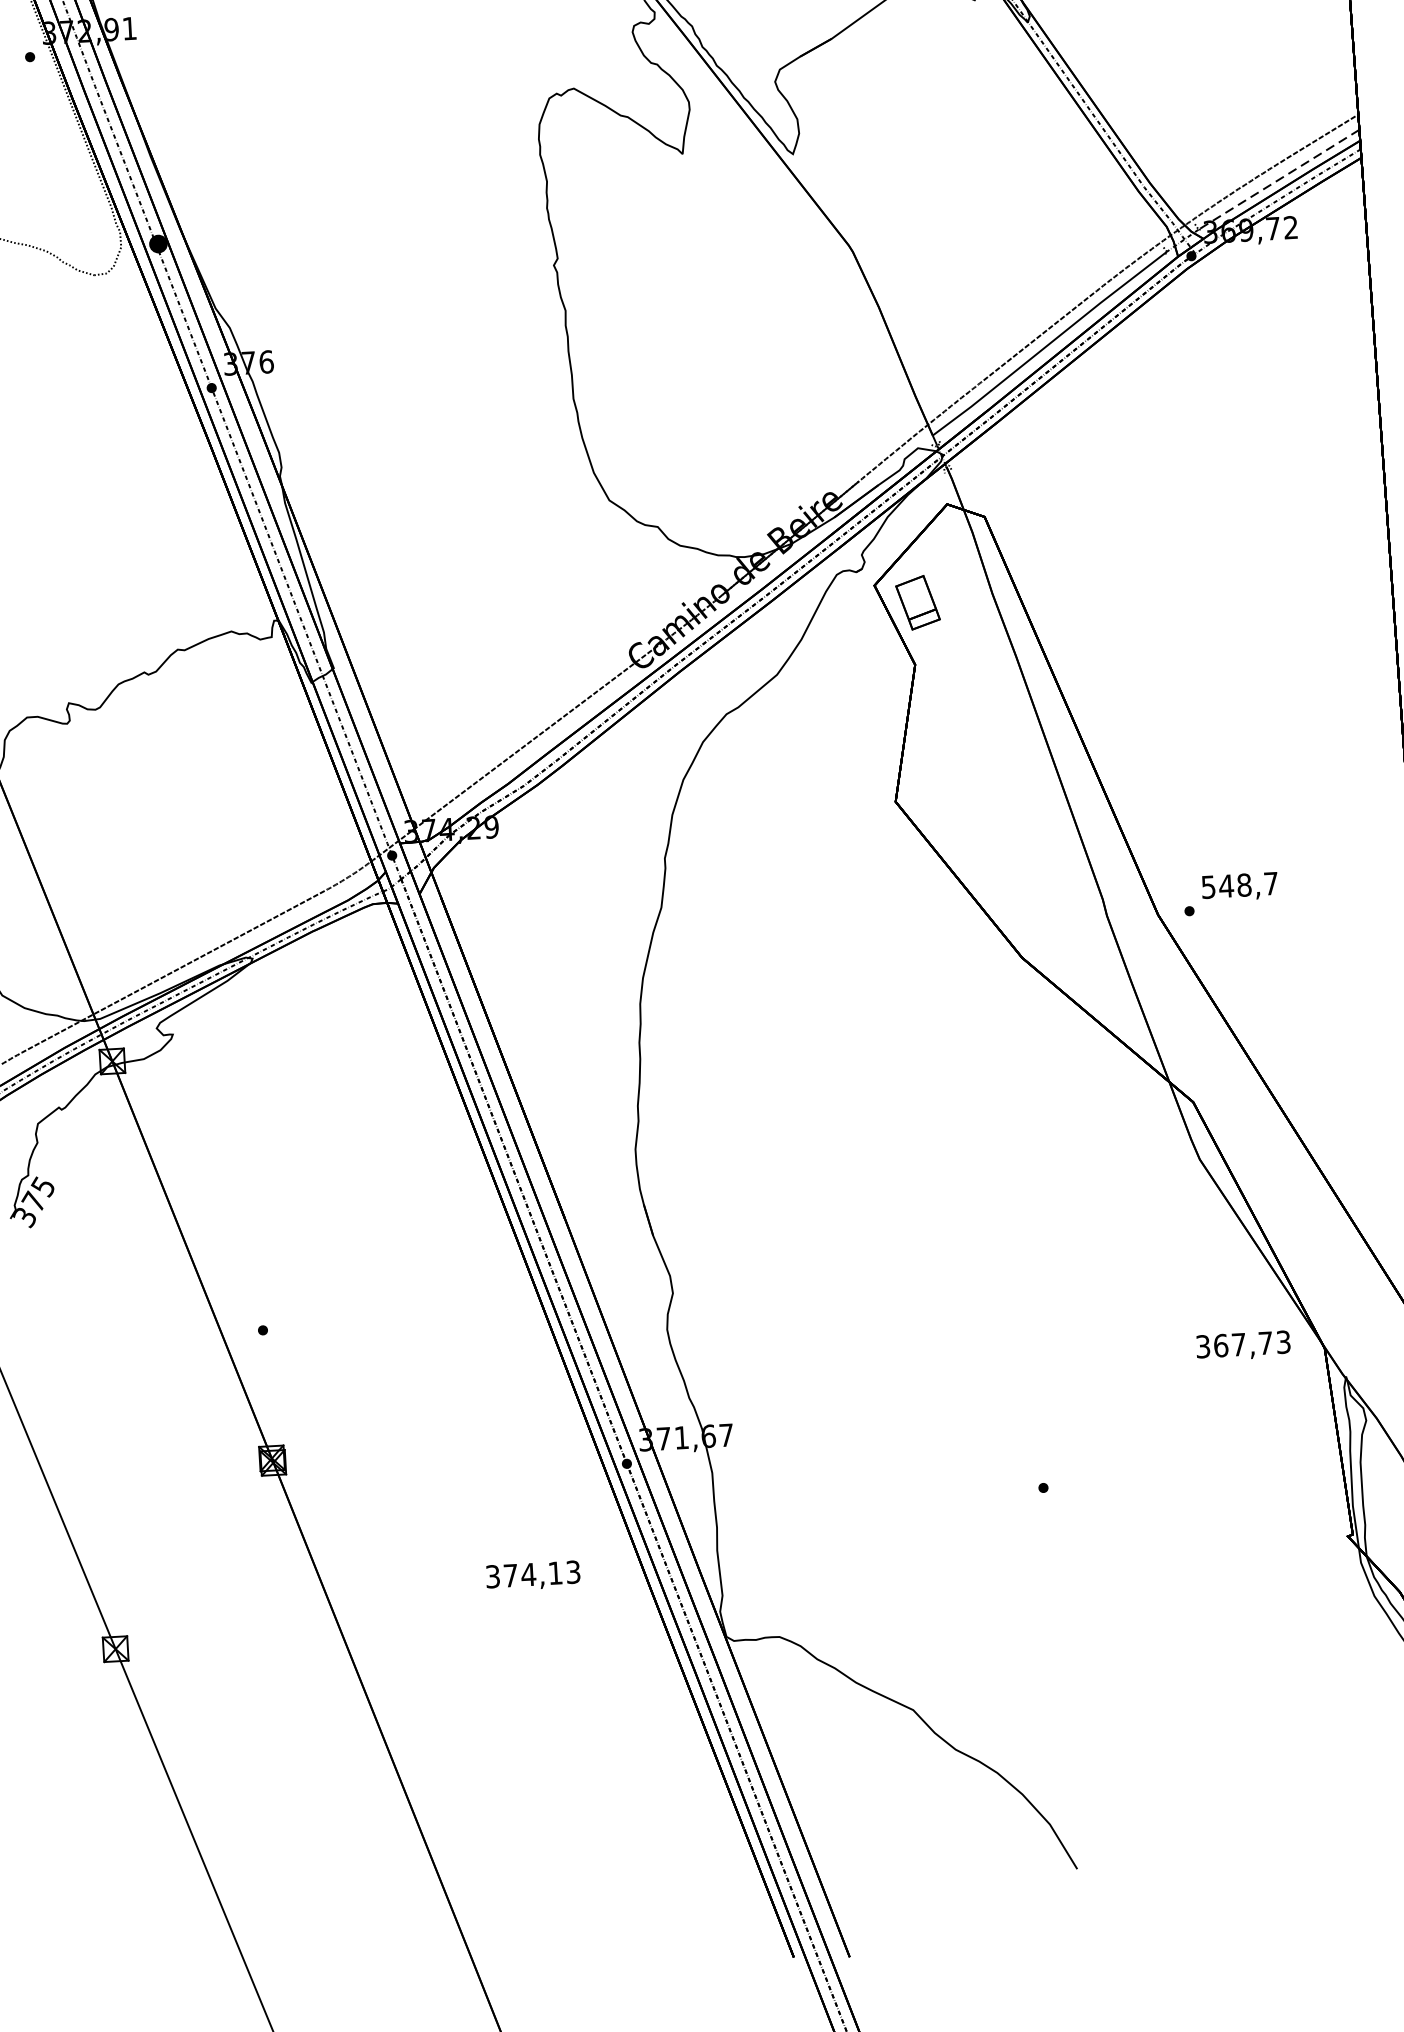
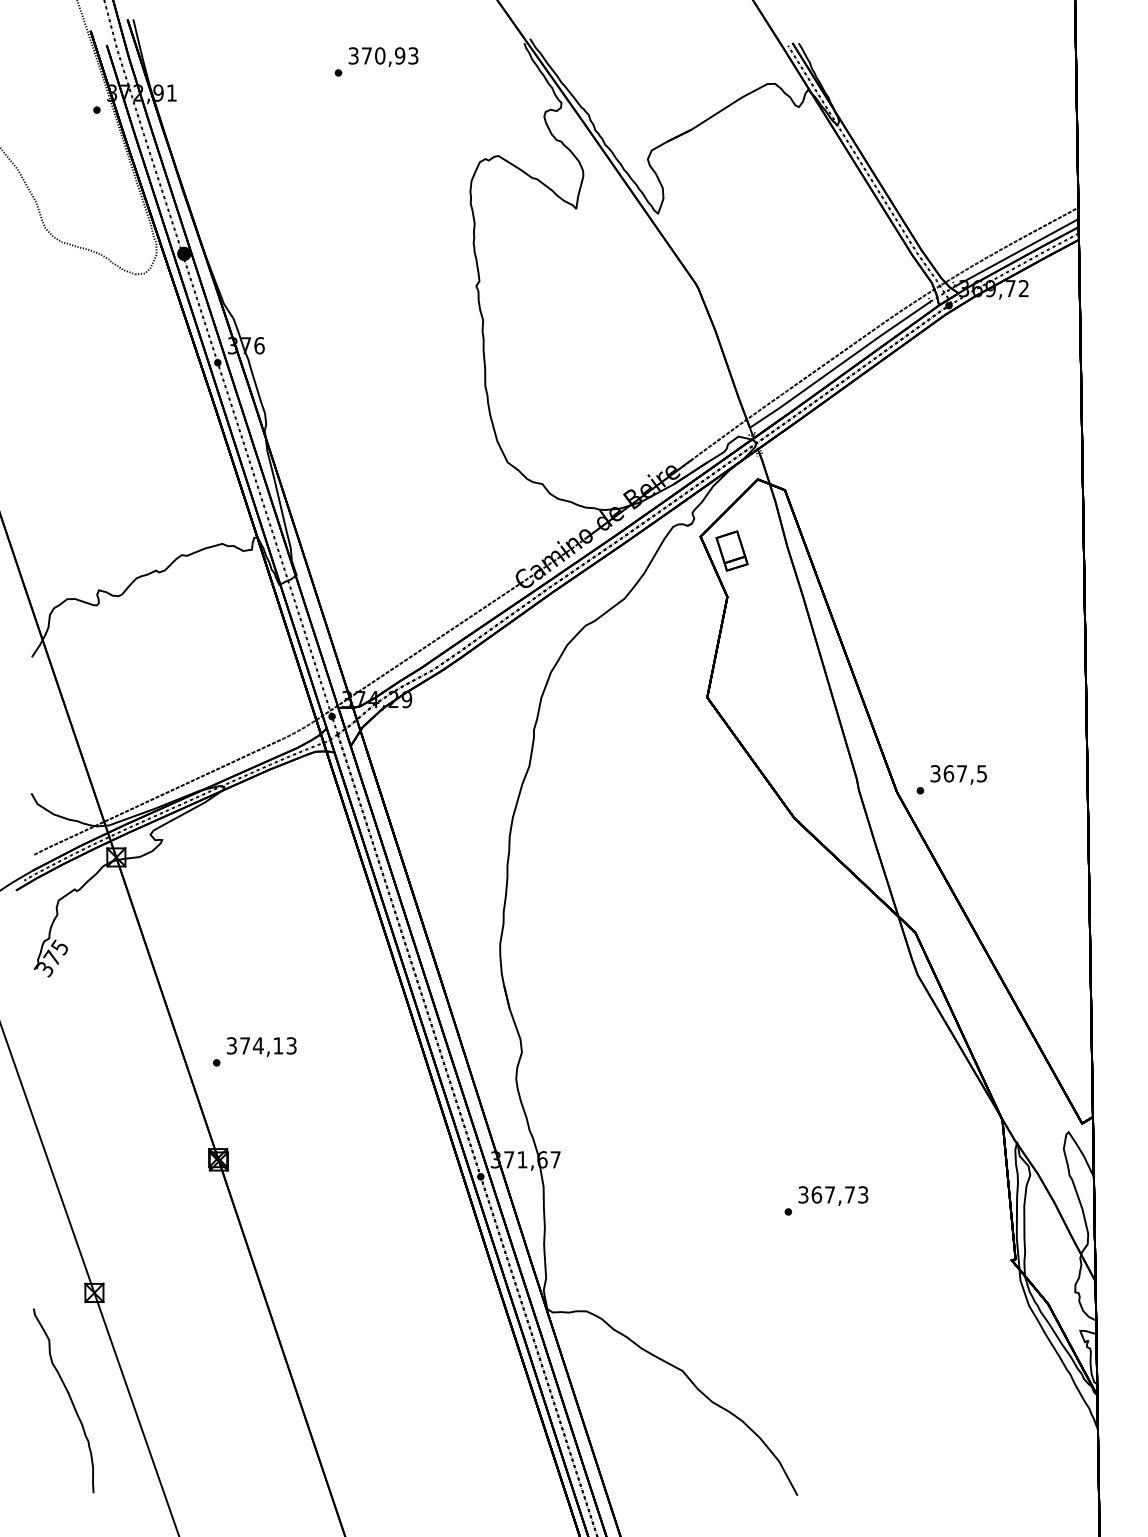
line: (1279, 179) -> (1017, 252), dashed -> solid
text: (1239, 885) -> (958, 773), 548,7 -> 367,5
text: (1243, 1345) -> (833, 1195), moved
text: (532, 1575) -> (261, 1046), moved
curve: (90, 1793) -> (69, 1398), added

